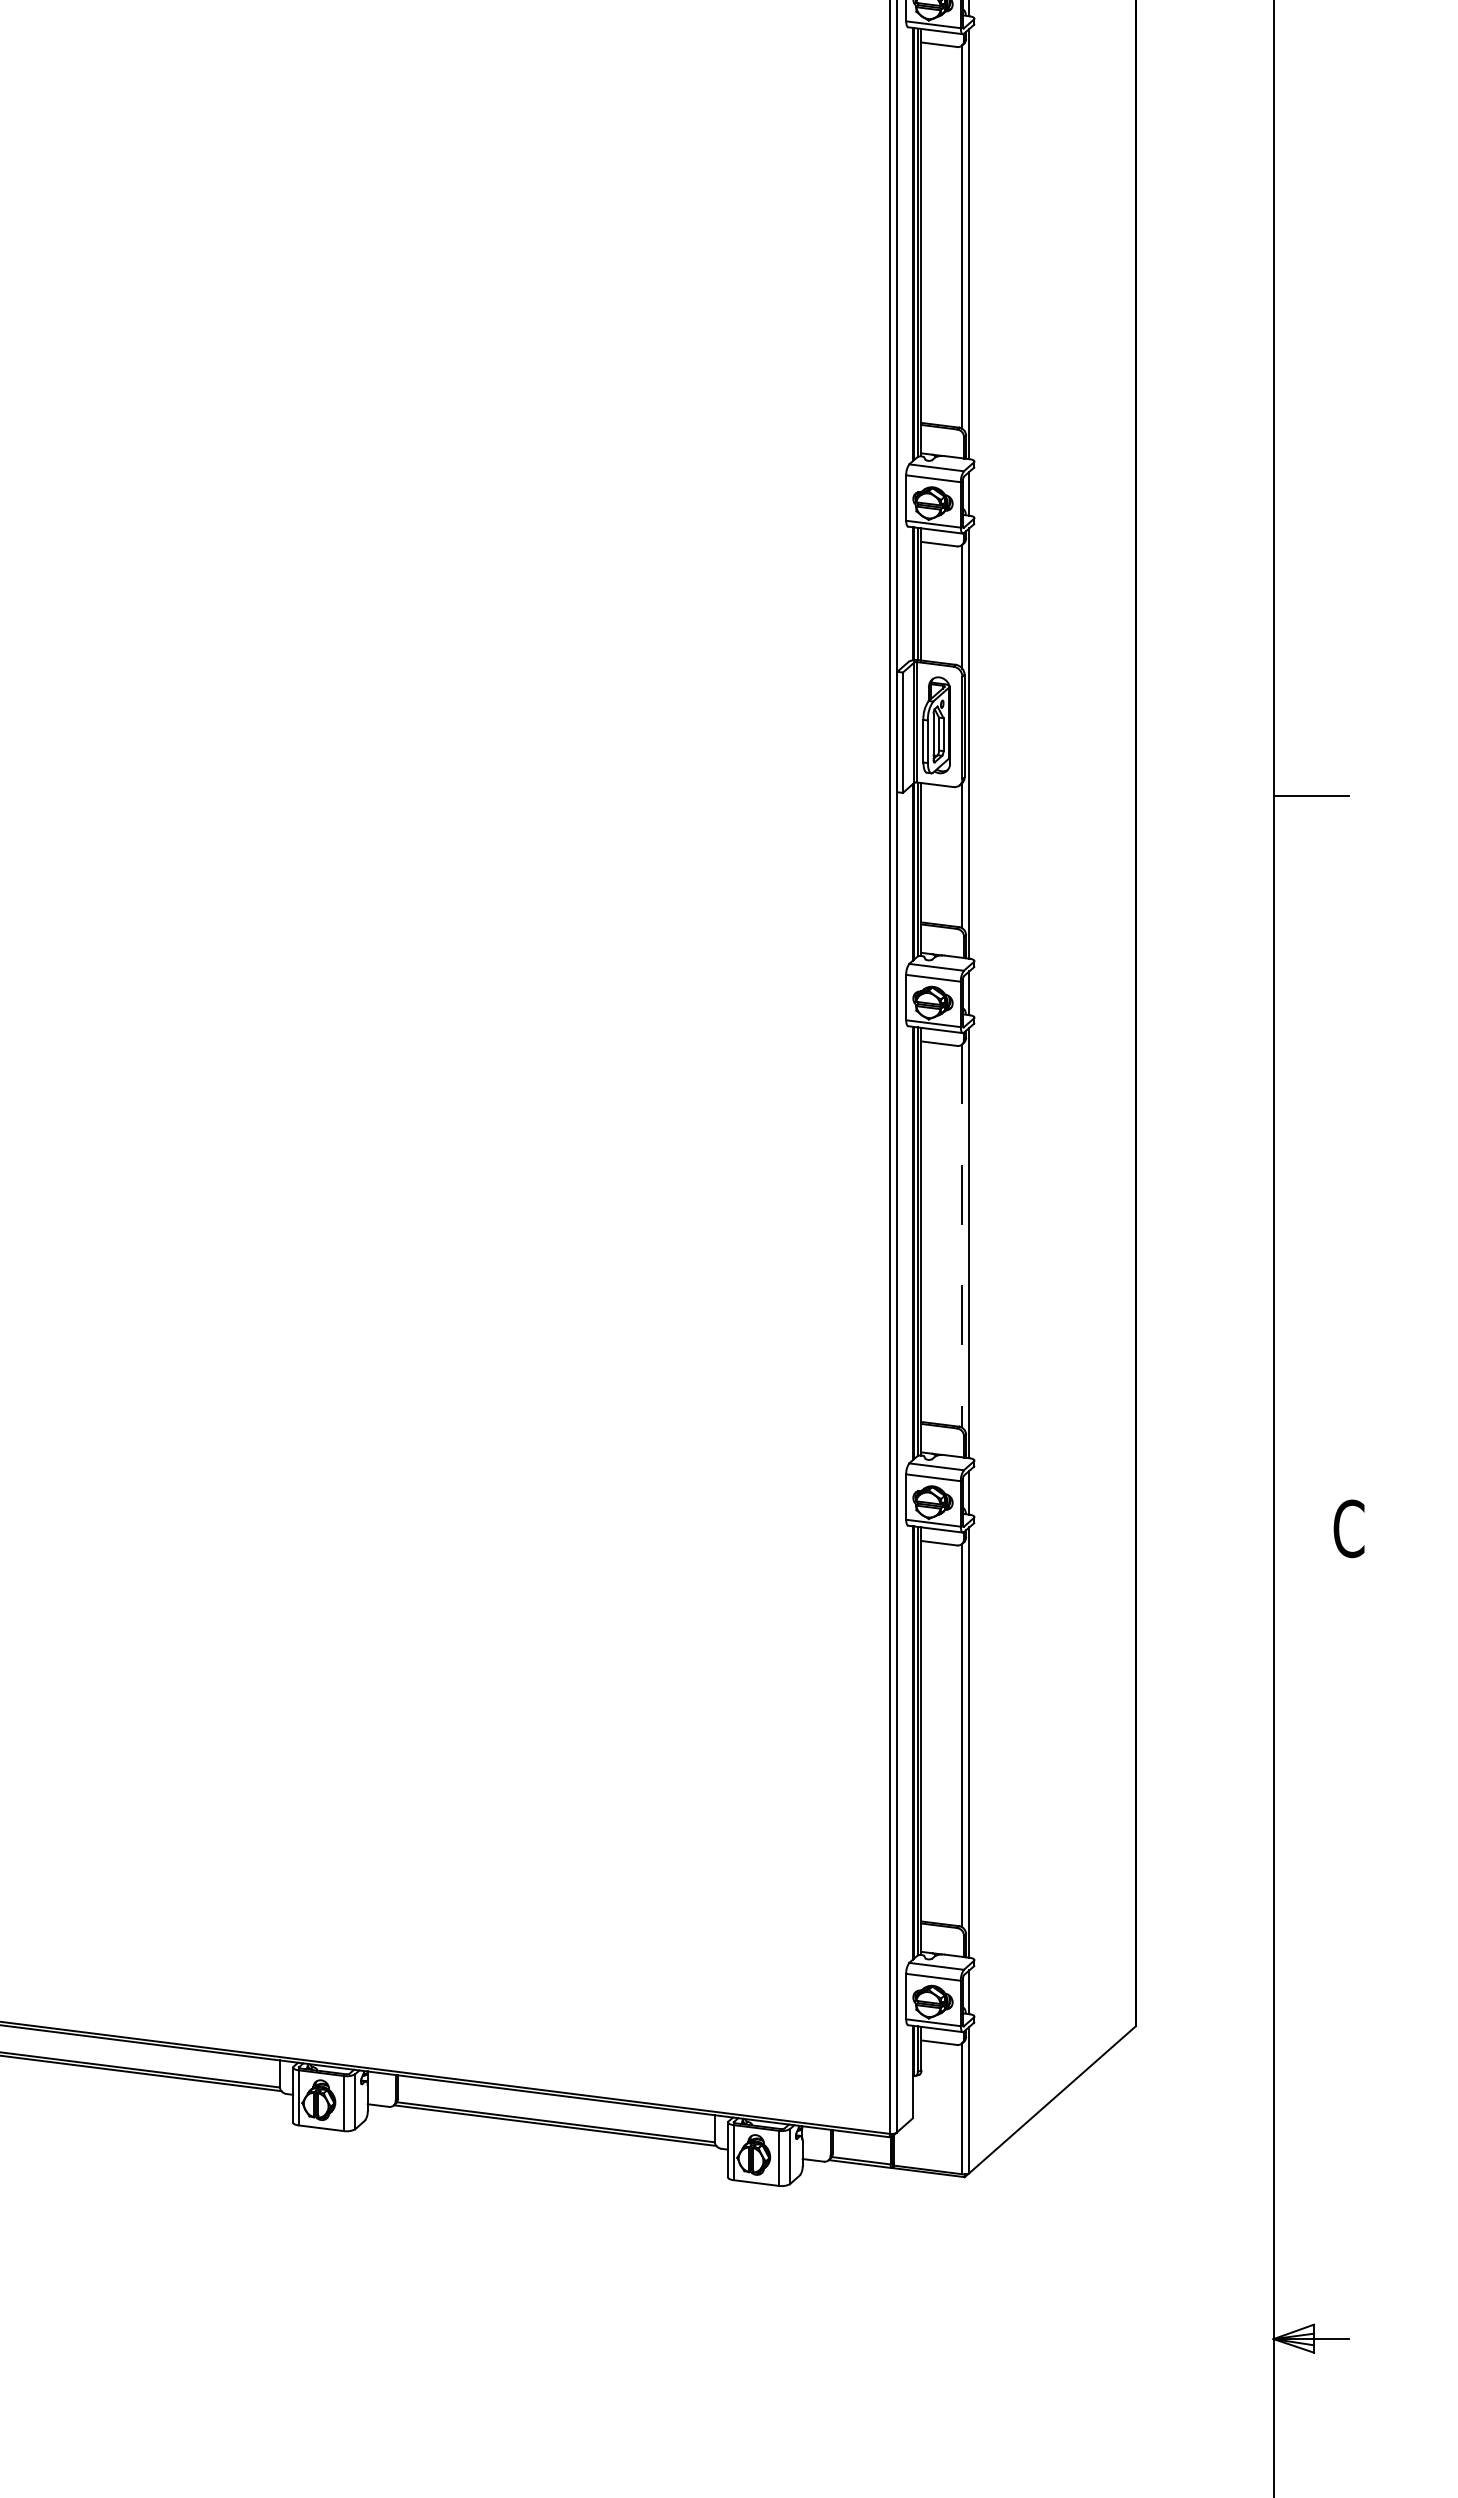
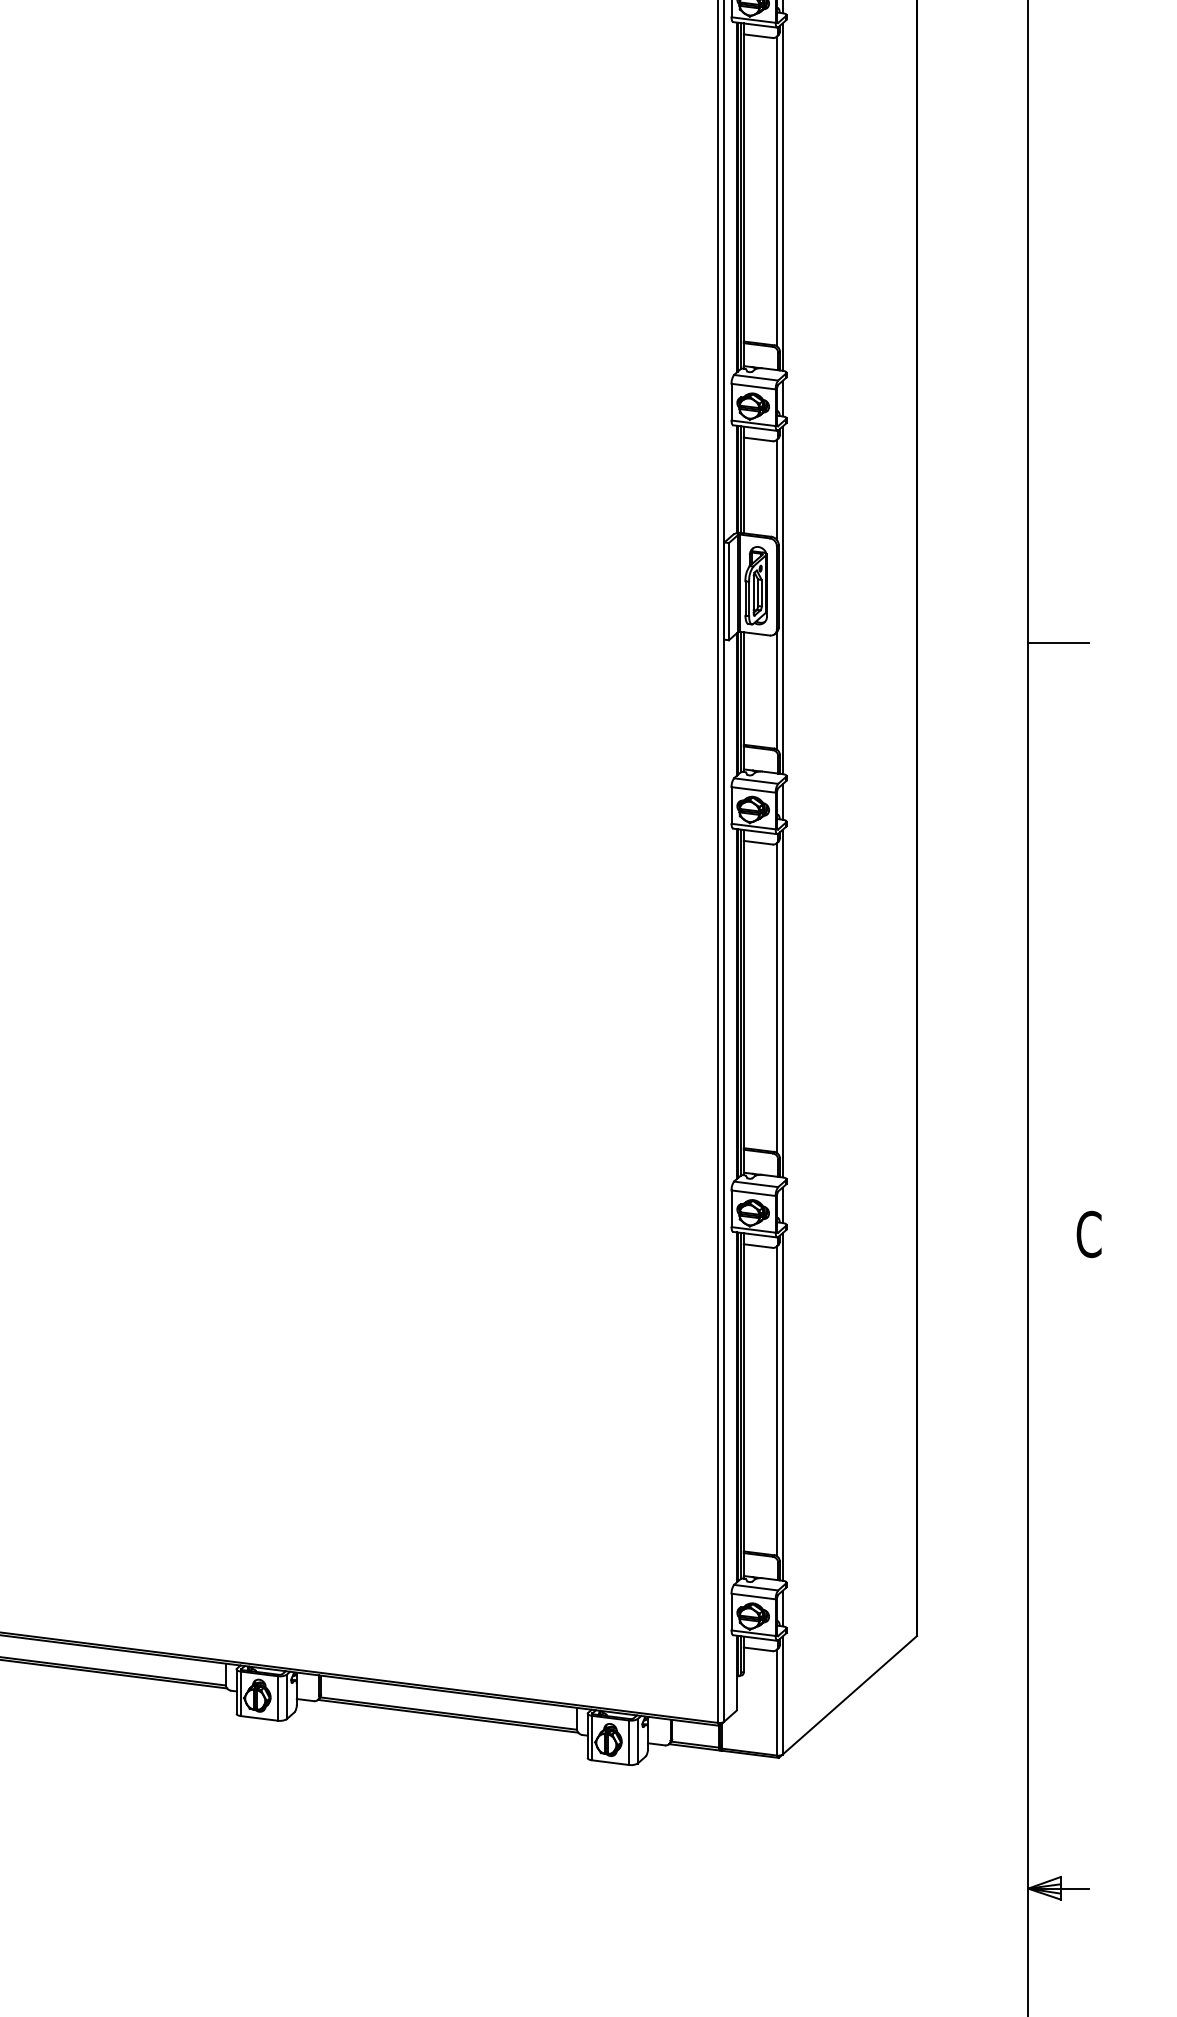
line: (962, 1236) -> (777, 998), dashed -> solid

